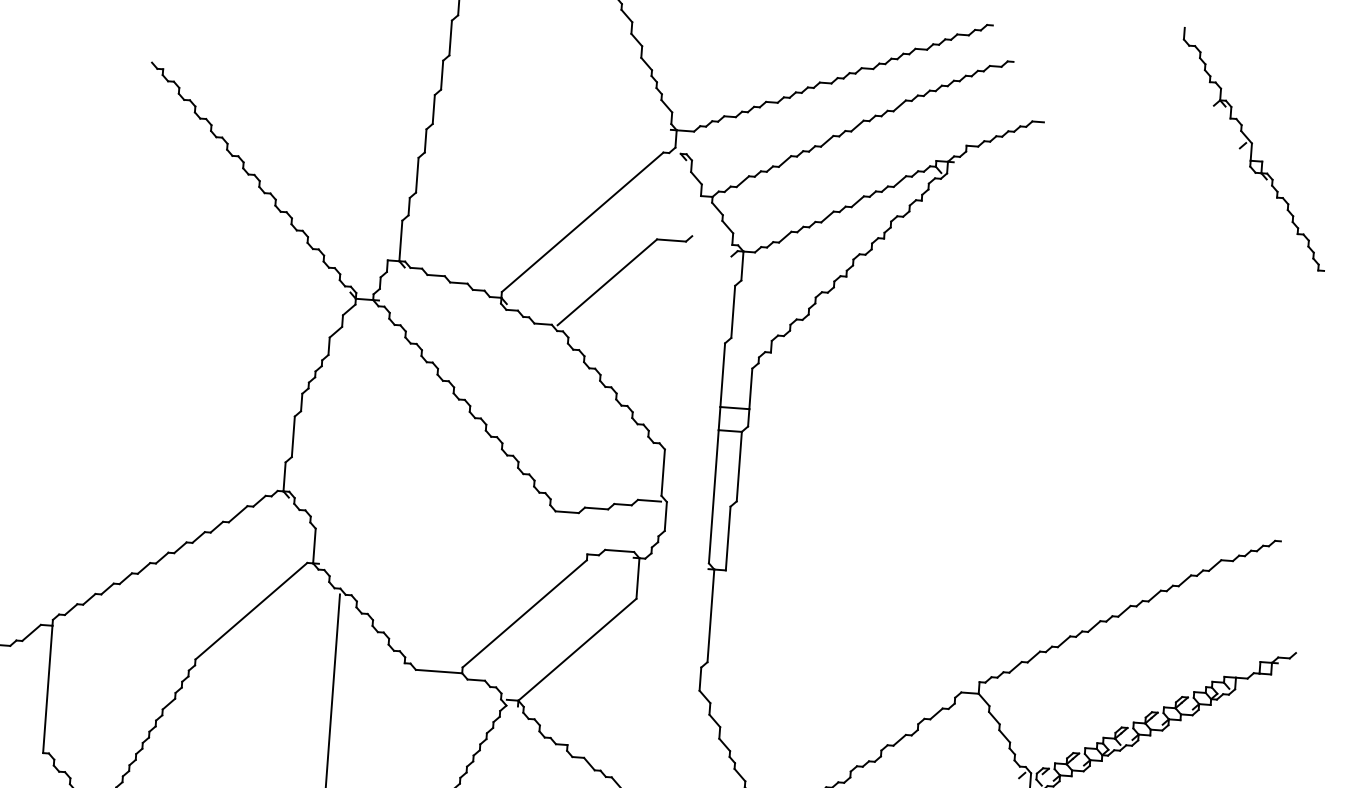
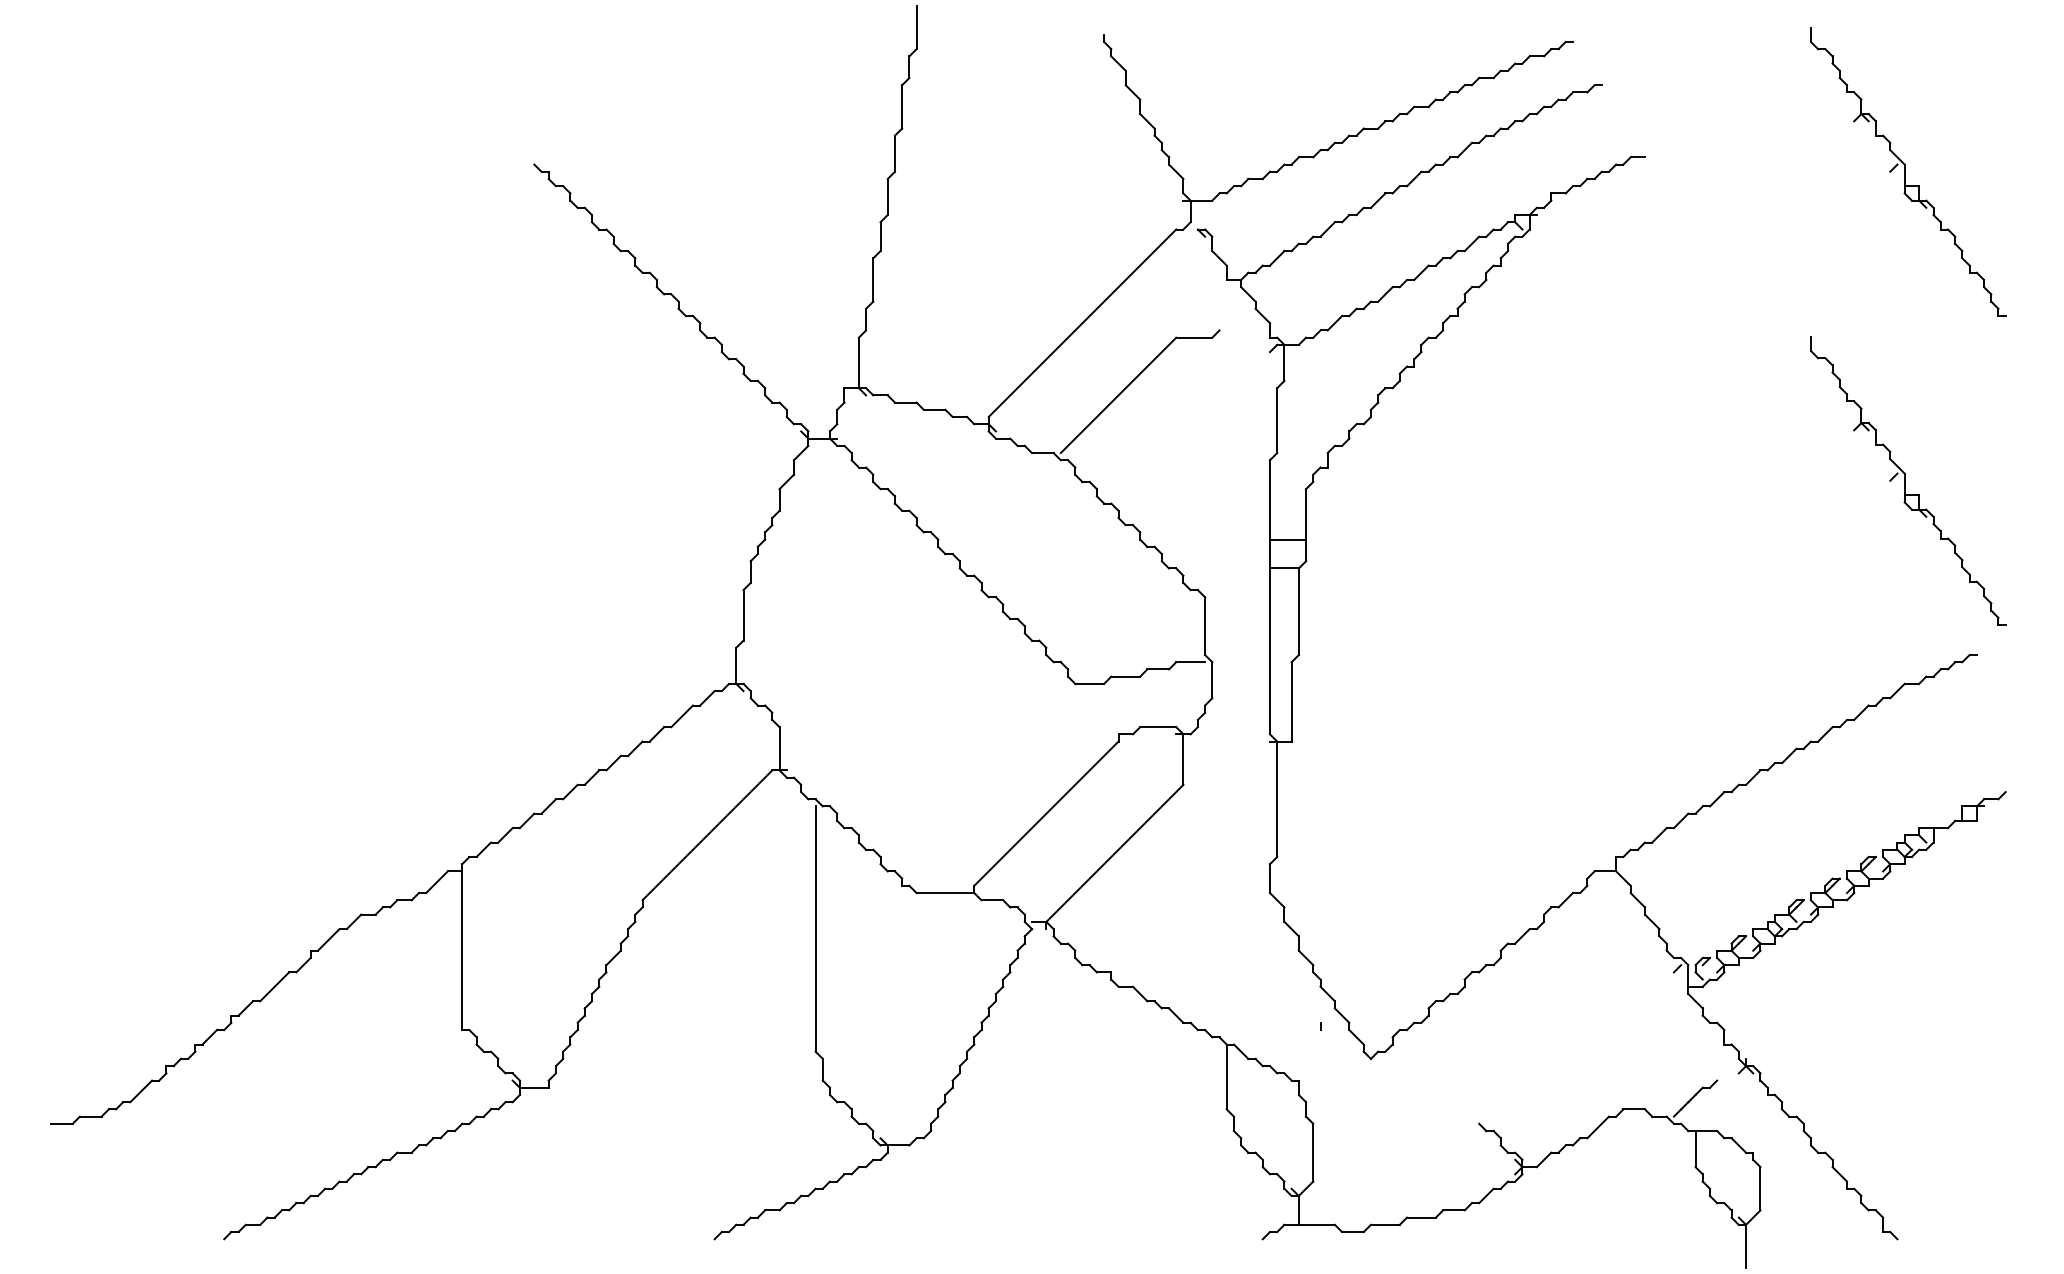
part: (1236, 397) -> (1908, 480), added

